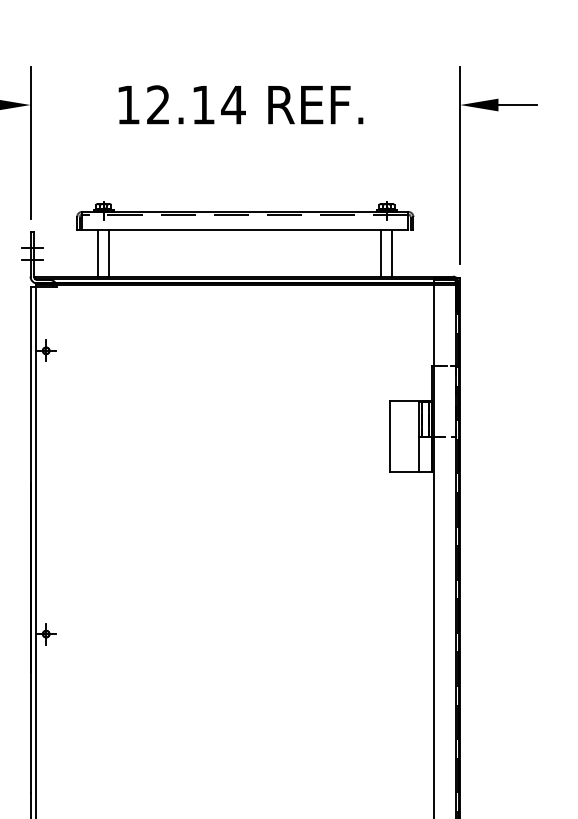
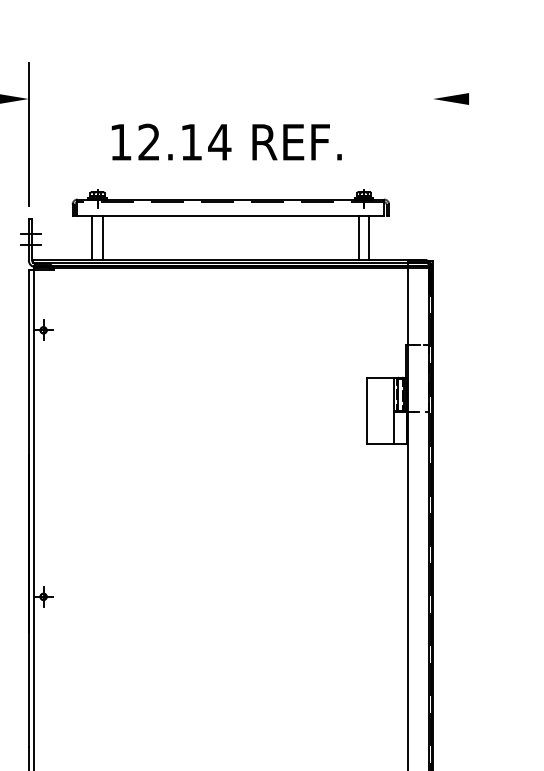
text: (240, 104) -> (226, 141), moved
line: (517, 105) -> (486, 99), removed
line: (460, 165) -> (433, 155), removed

